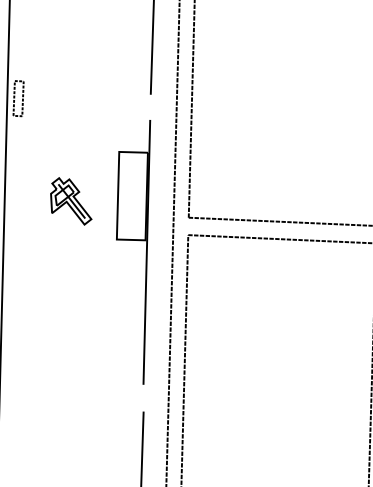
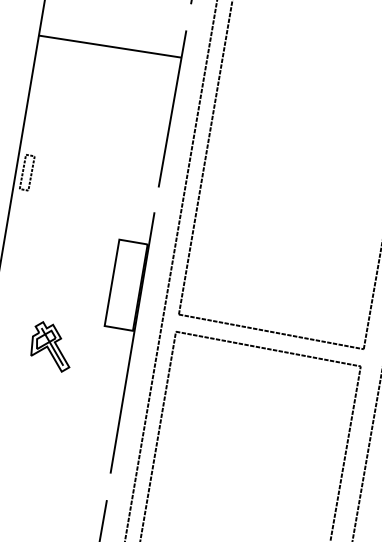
part: (69, 201) -> (50, 346), moved

